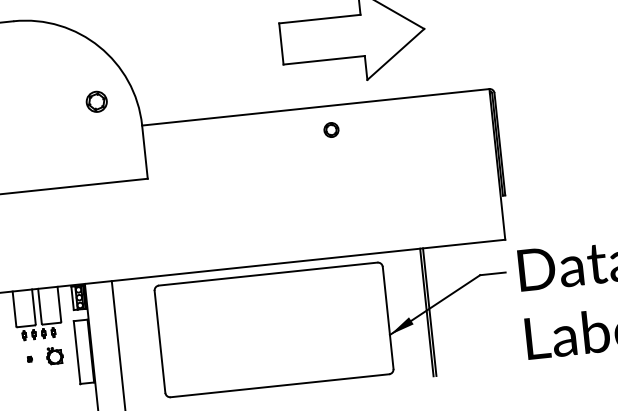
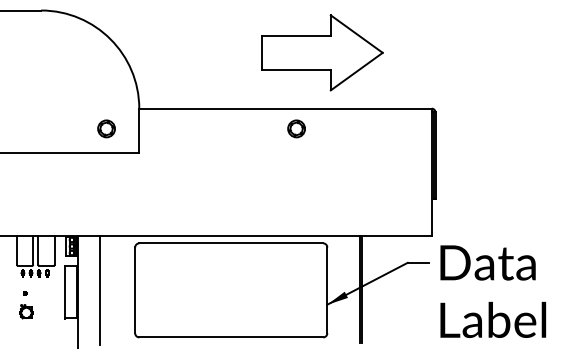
part: (96, 101) -> (106, 128), moved
part: (331, 129) -> (296, 128), size x1.43
part: (54, 355) -> (26, 311), moved

